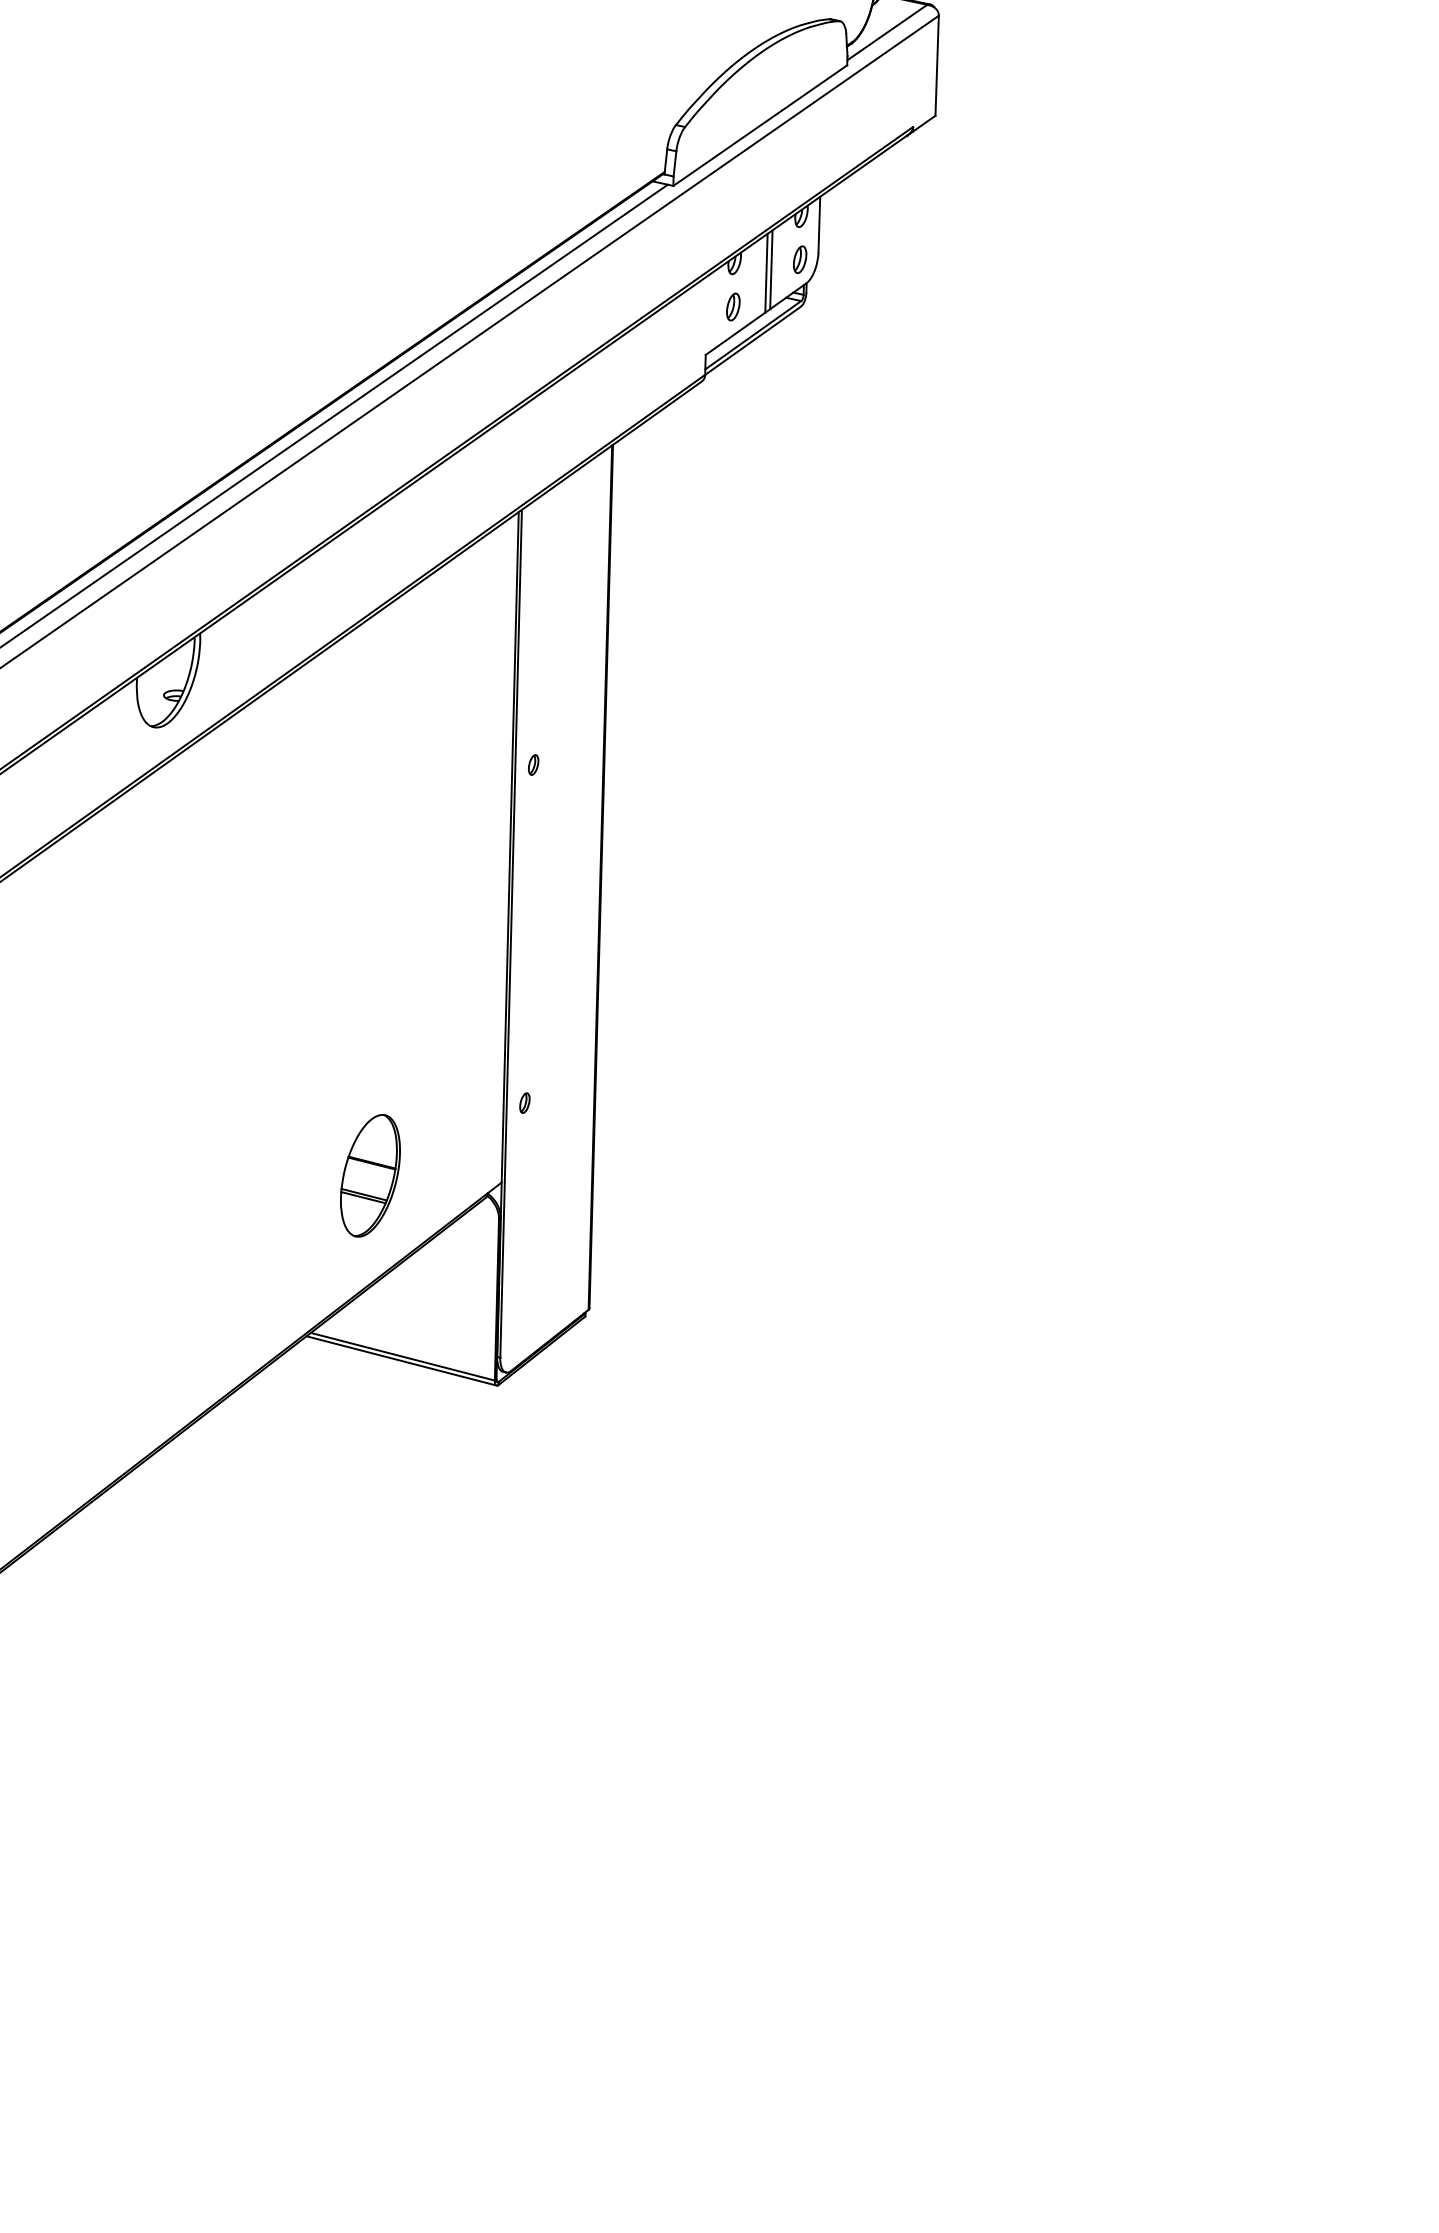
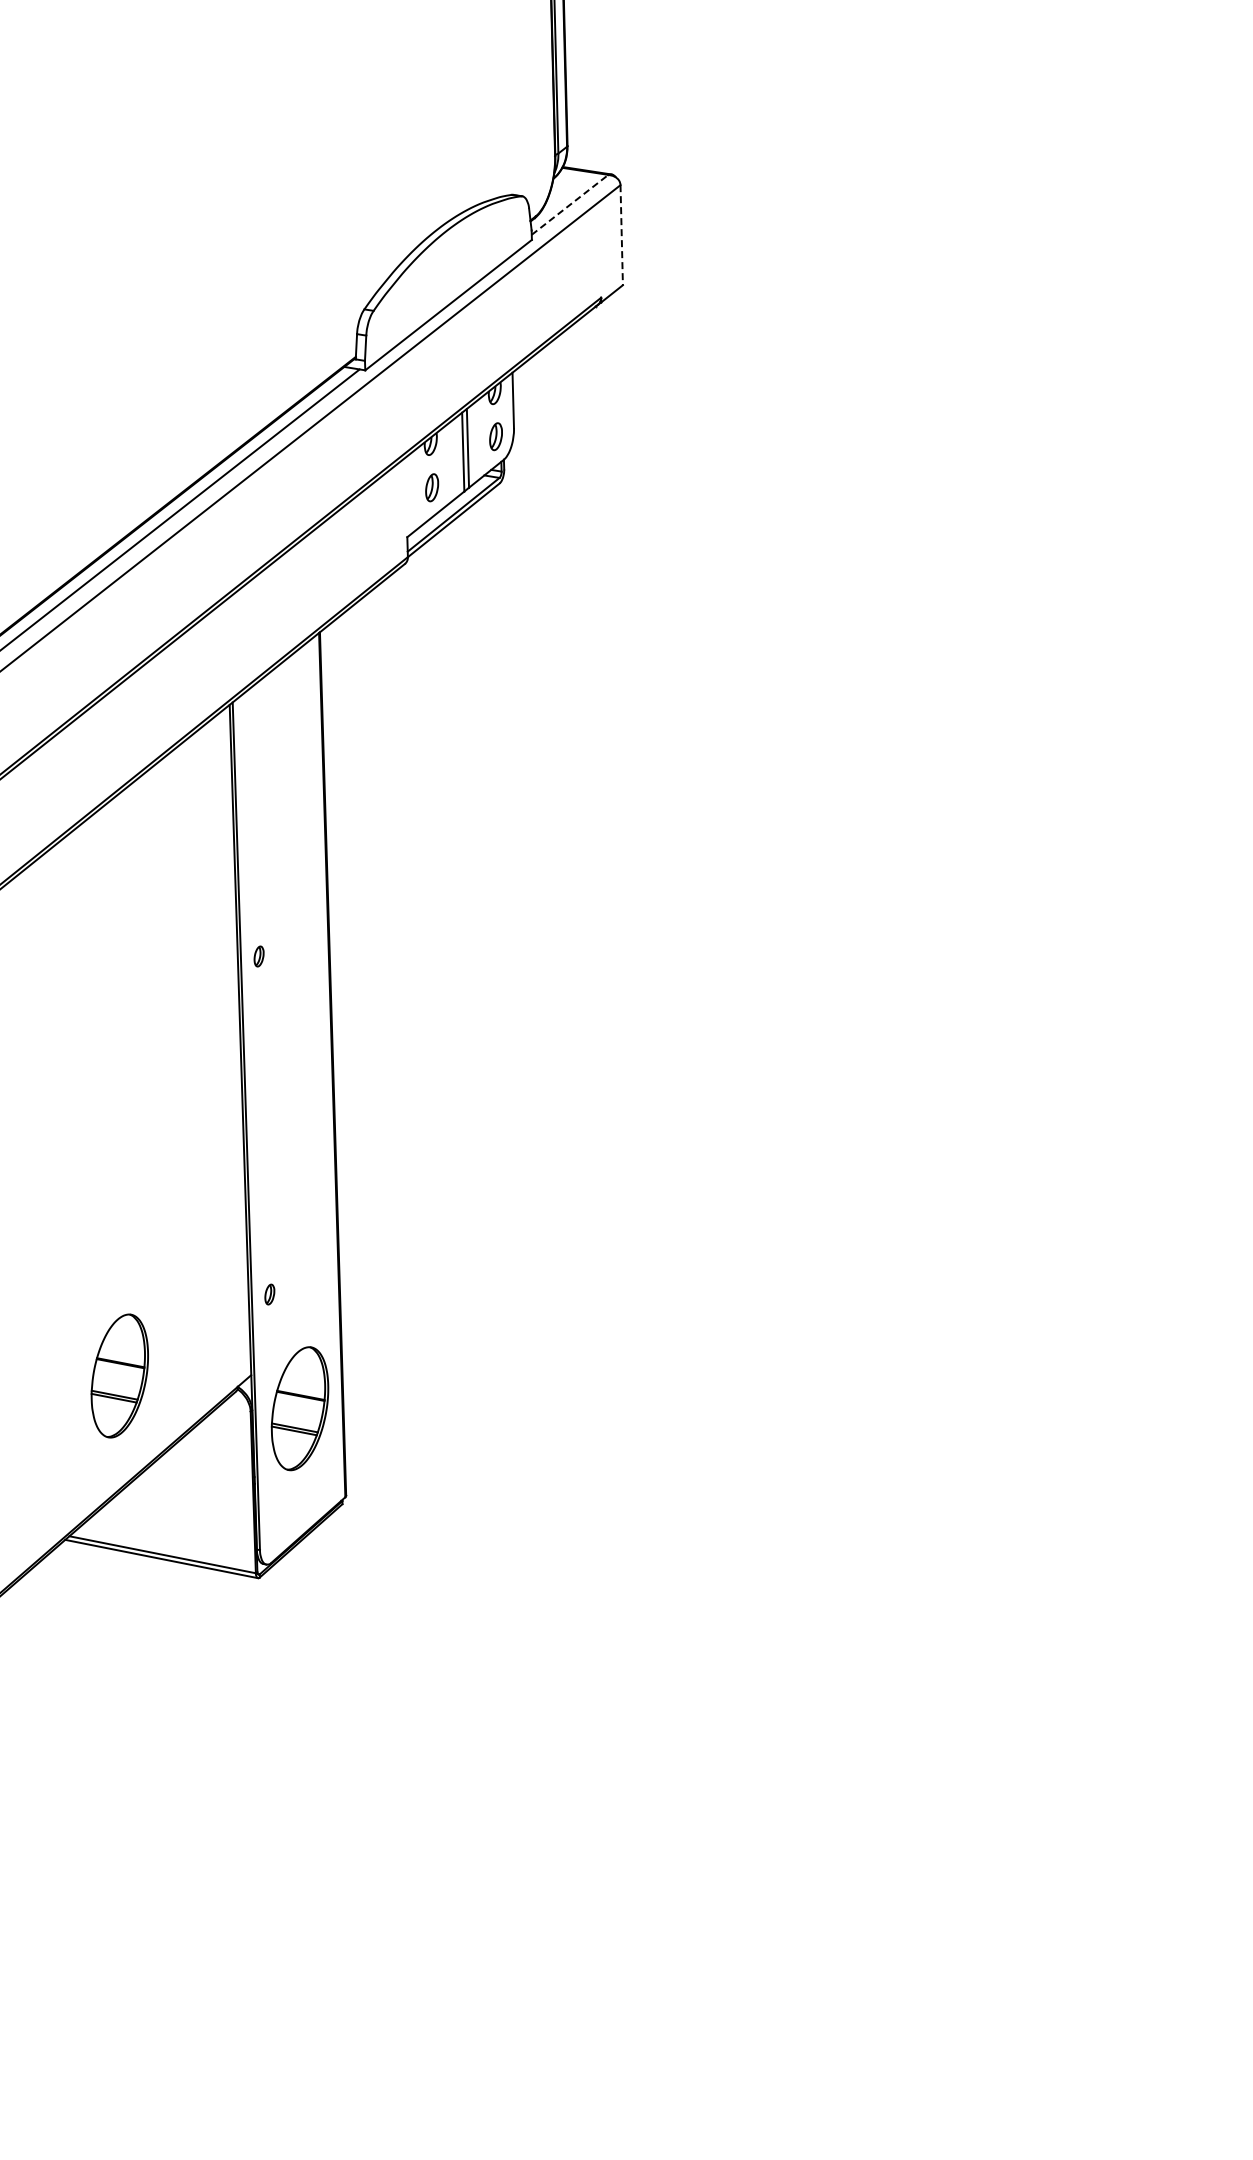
line: (887, 32) -> (570, 204), solid -> dashed
line: (937, 66) -> (622, 235), solid -> dashed
part: (548, 1218) -> (300, 1408), added

